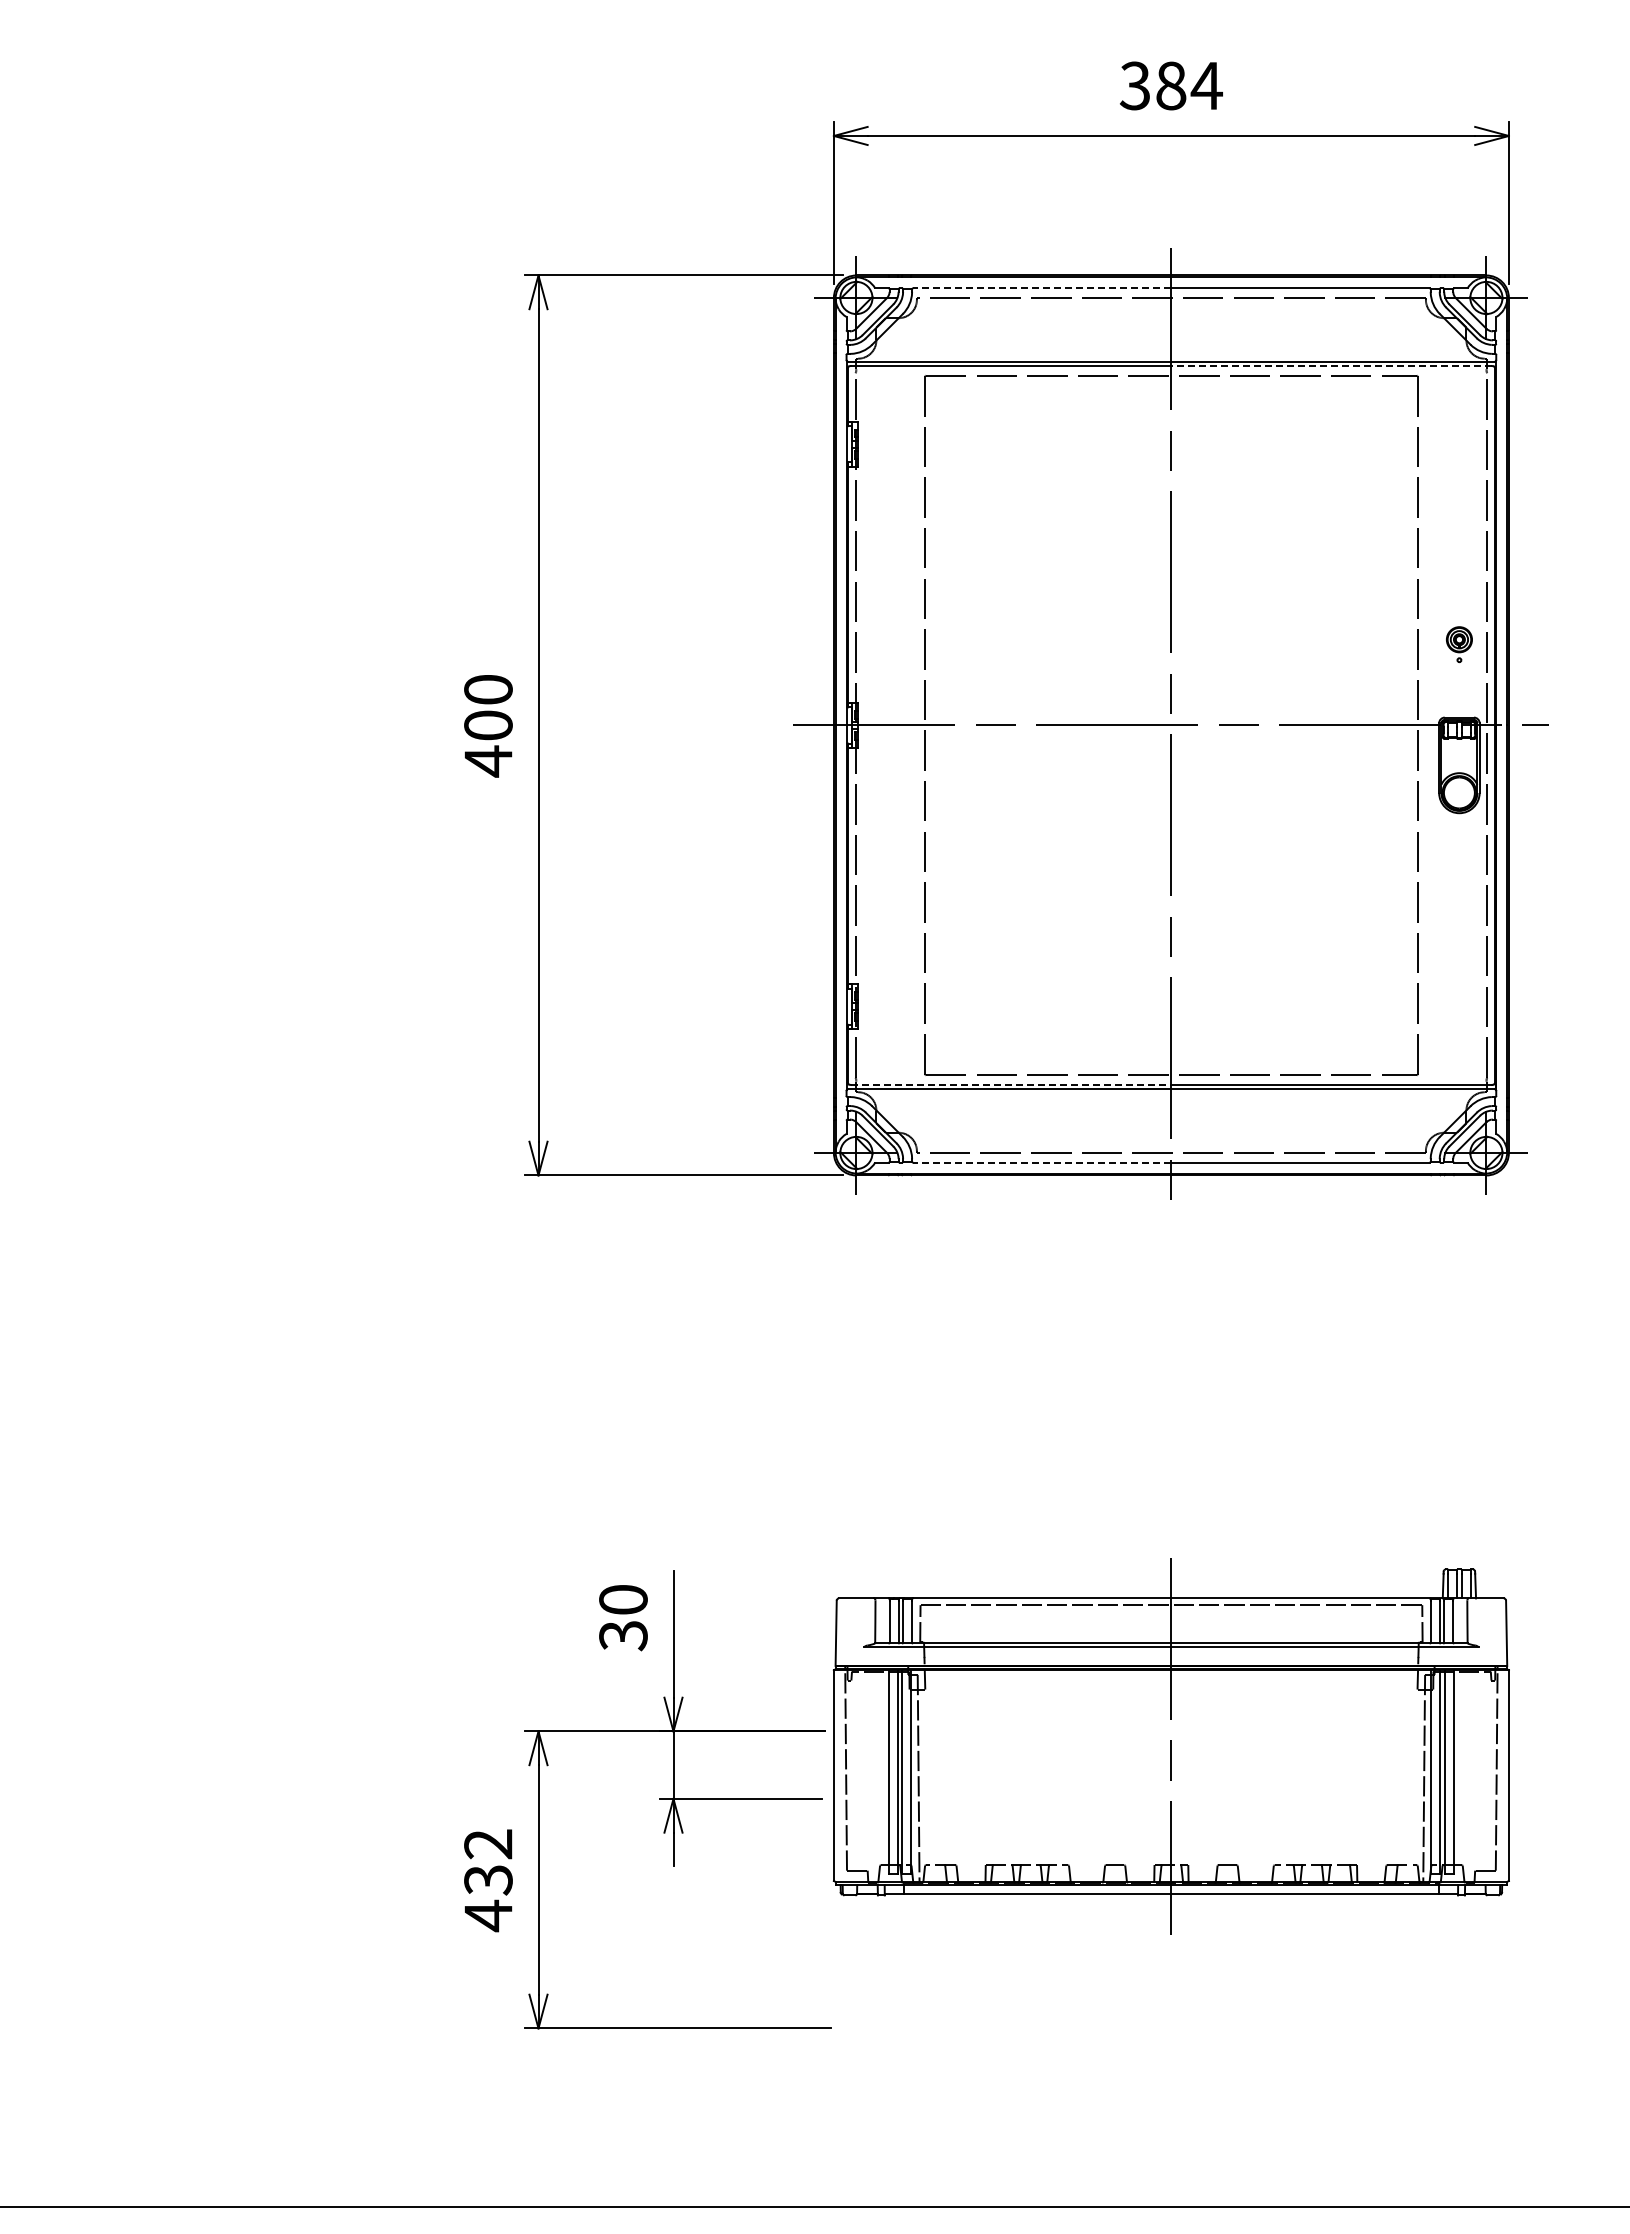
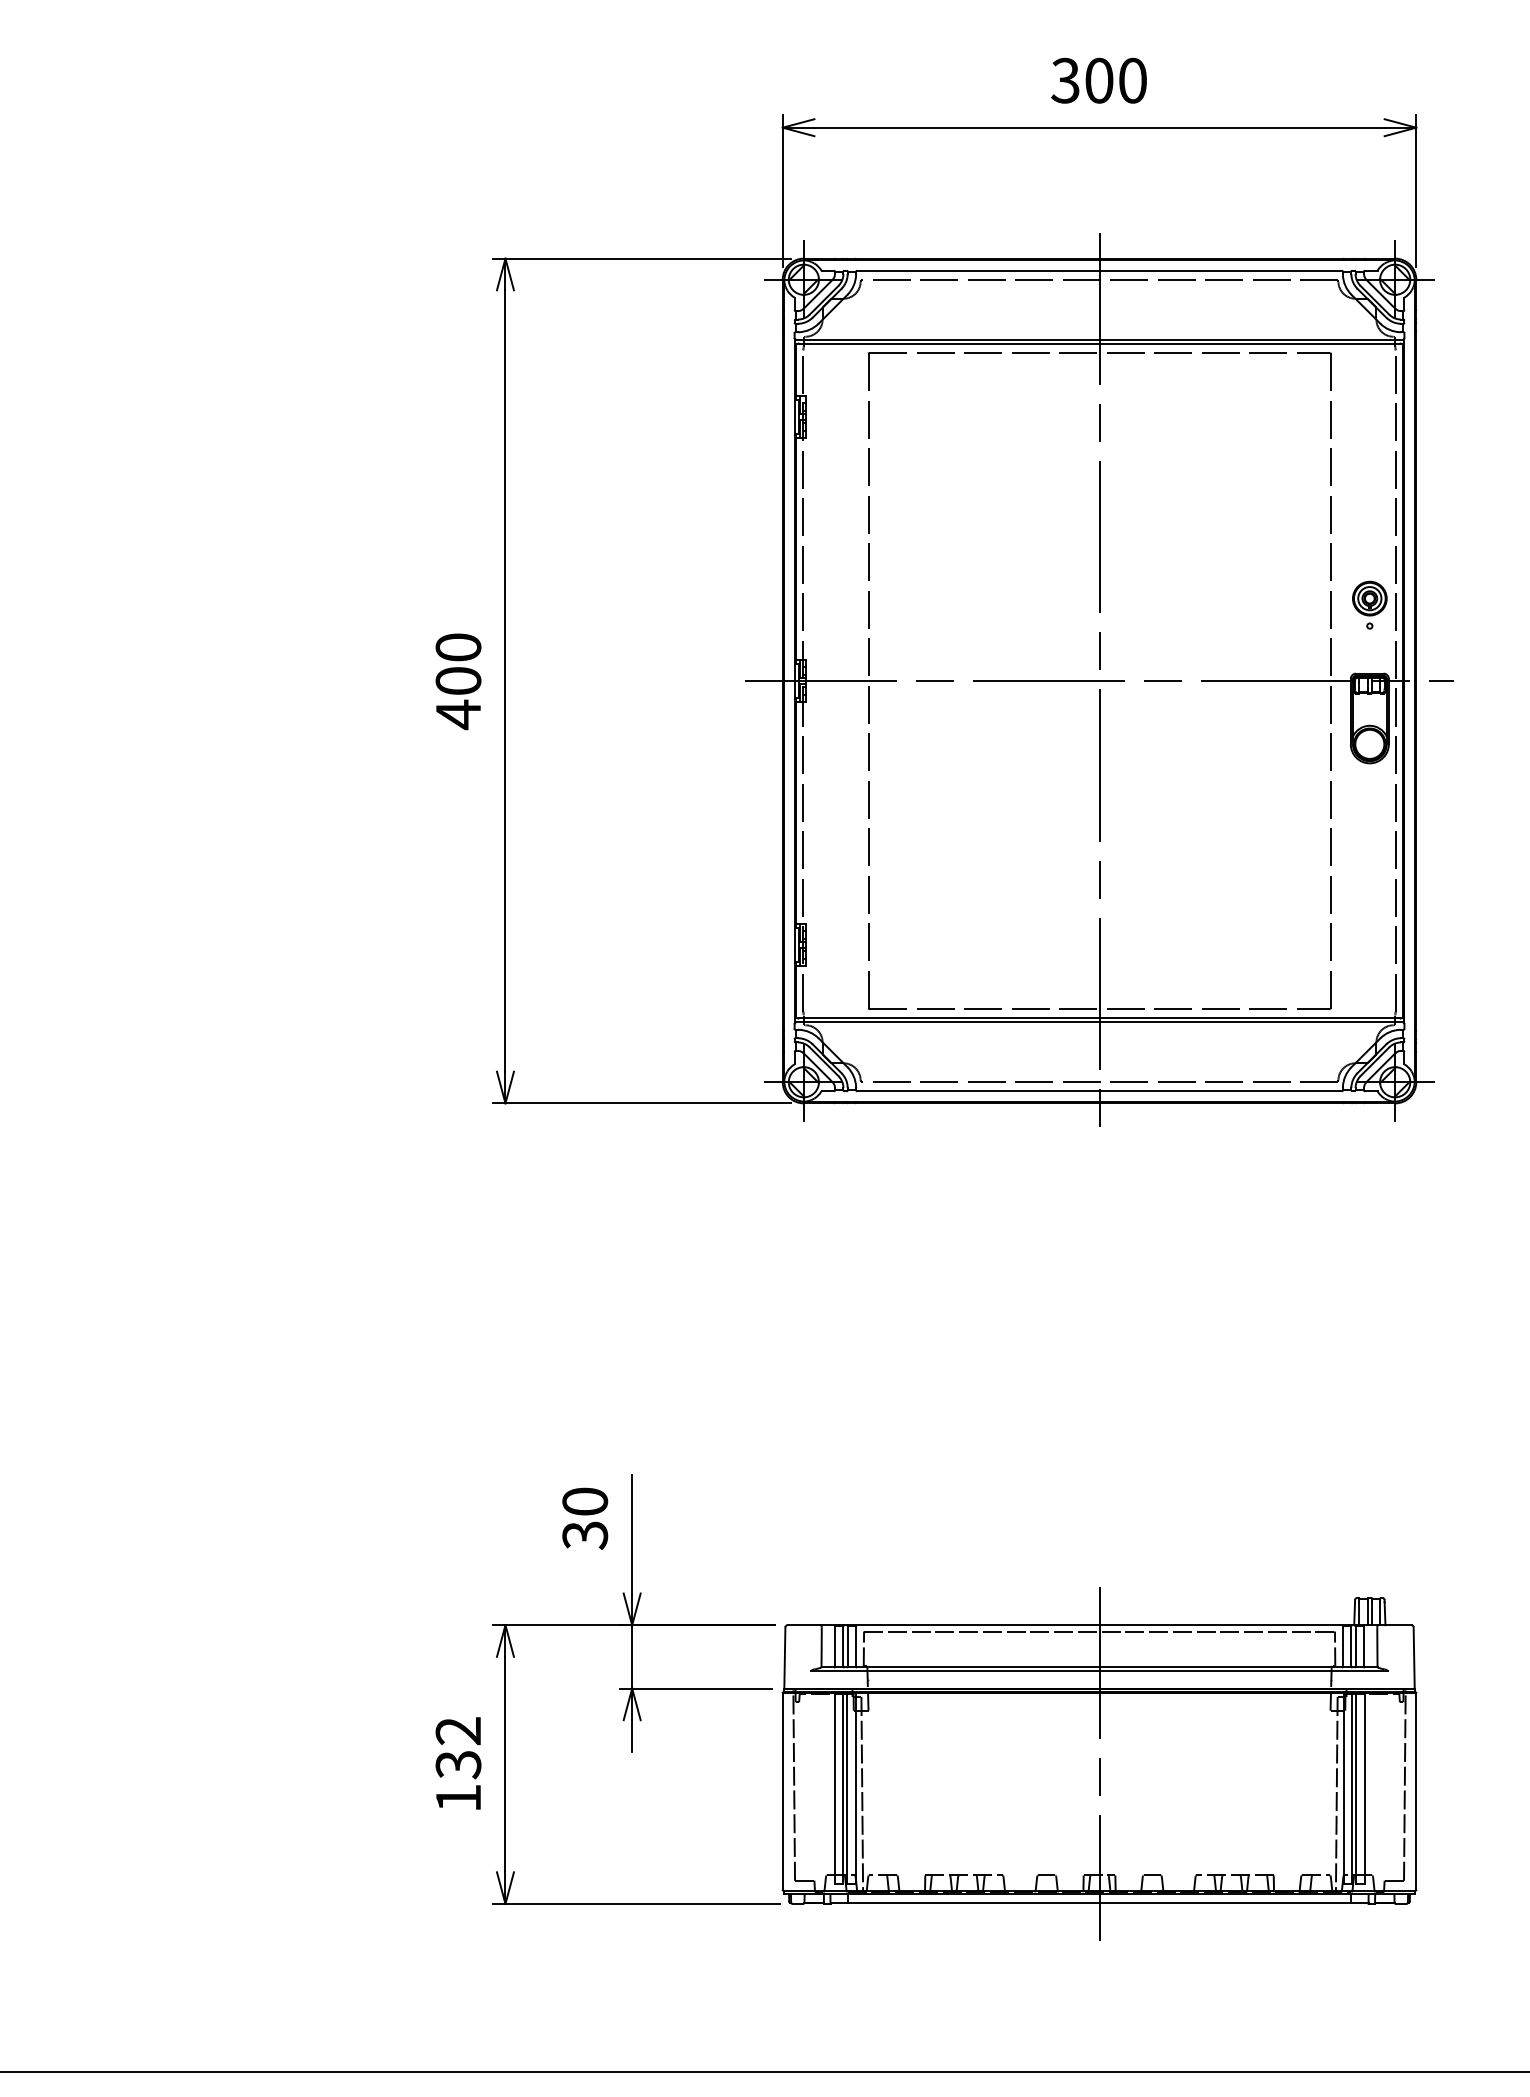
text: (1189, 85) -> (1116, 80), 384 -> 300
line: (1041, 288) -> (977, 270), dashed -> solid
line: (1331, 366) -> (1249, 344), dashed -> solid
part: (1459, 644) -> (1369, 605), size x1.43
line: (1011, 1084) -> (949, 1017), dashed -> solid
line: (1041, 1162) -> (977, 1091), dashed -> solid
part: (1170, 1746) -> (1098, 1764), moved
text: (488, 1915) -> (458, 1797), 432 -> 132

